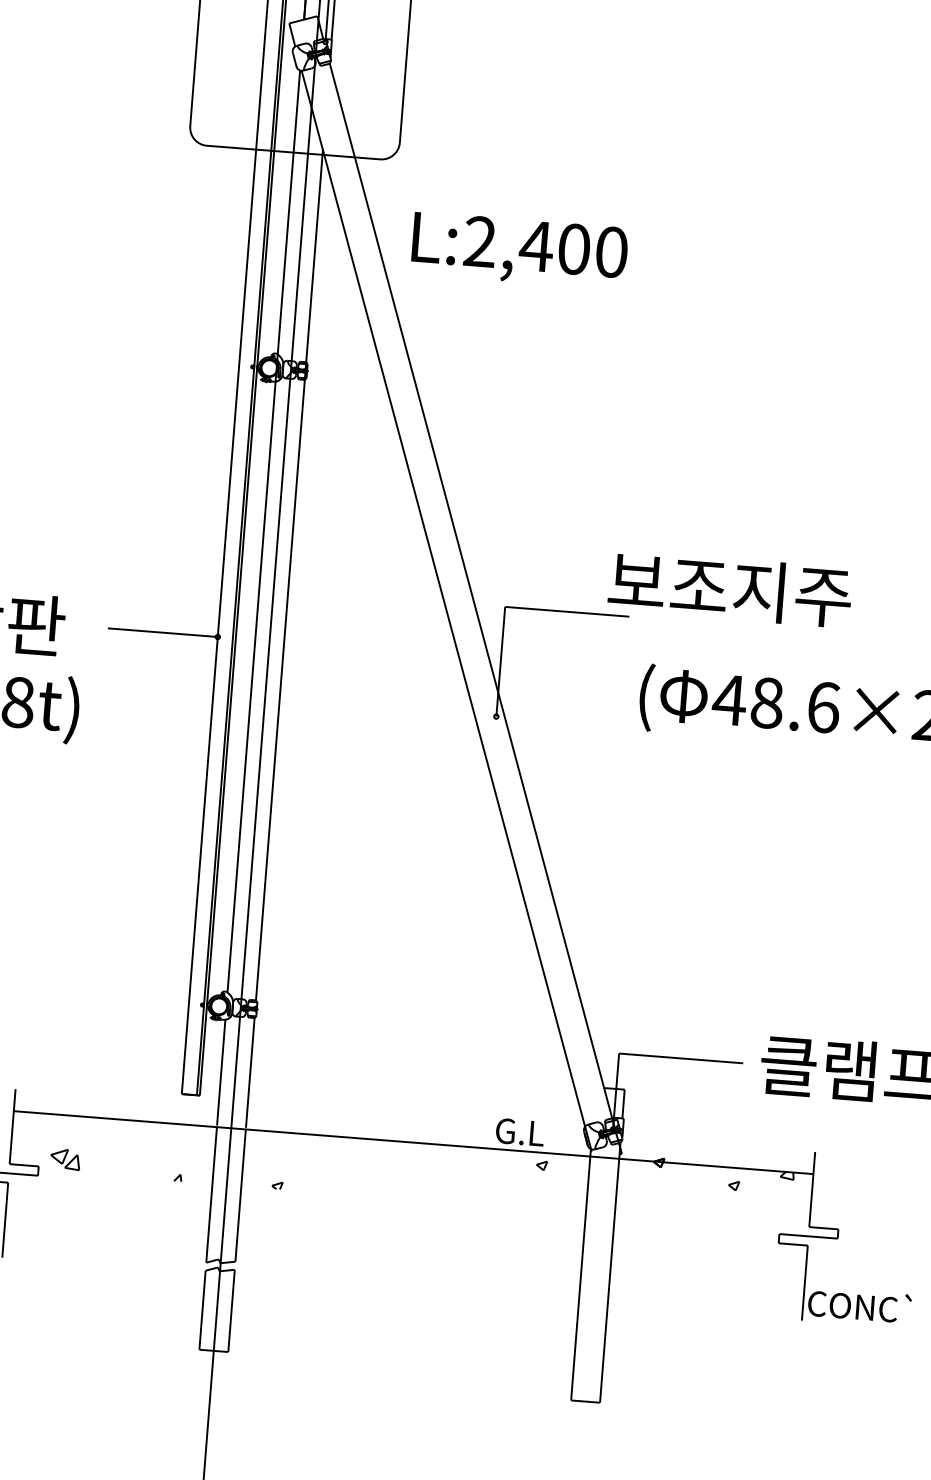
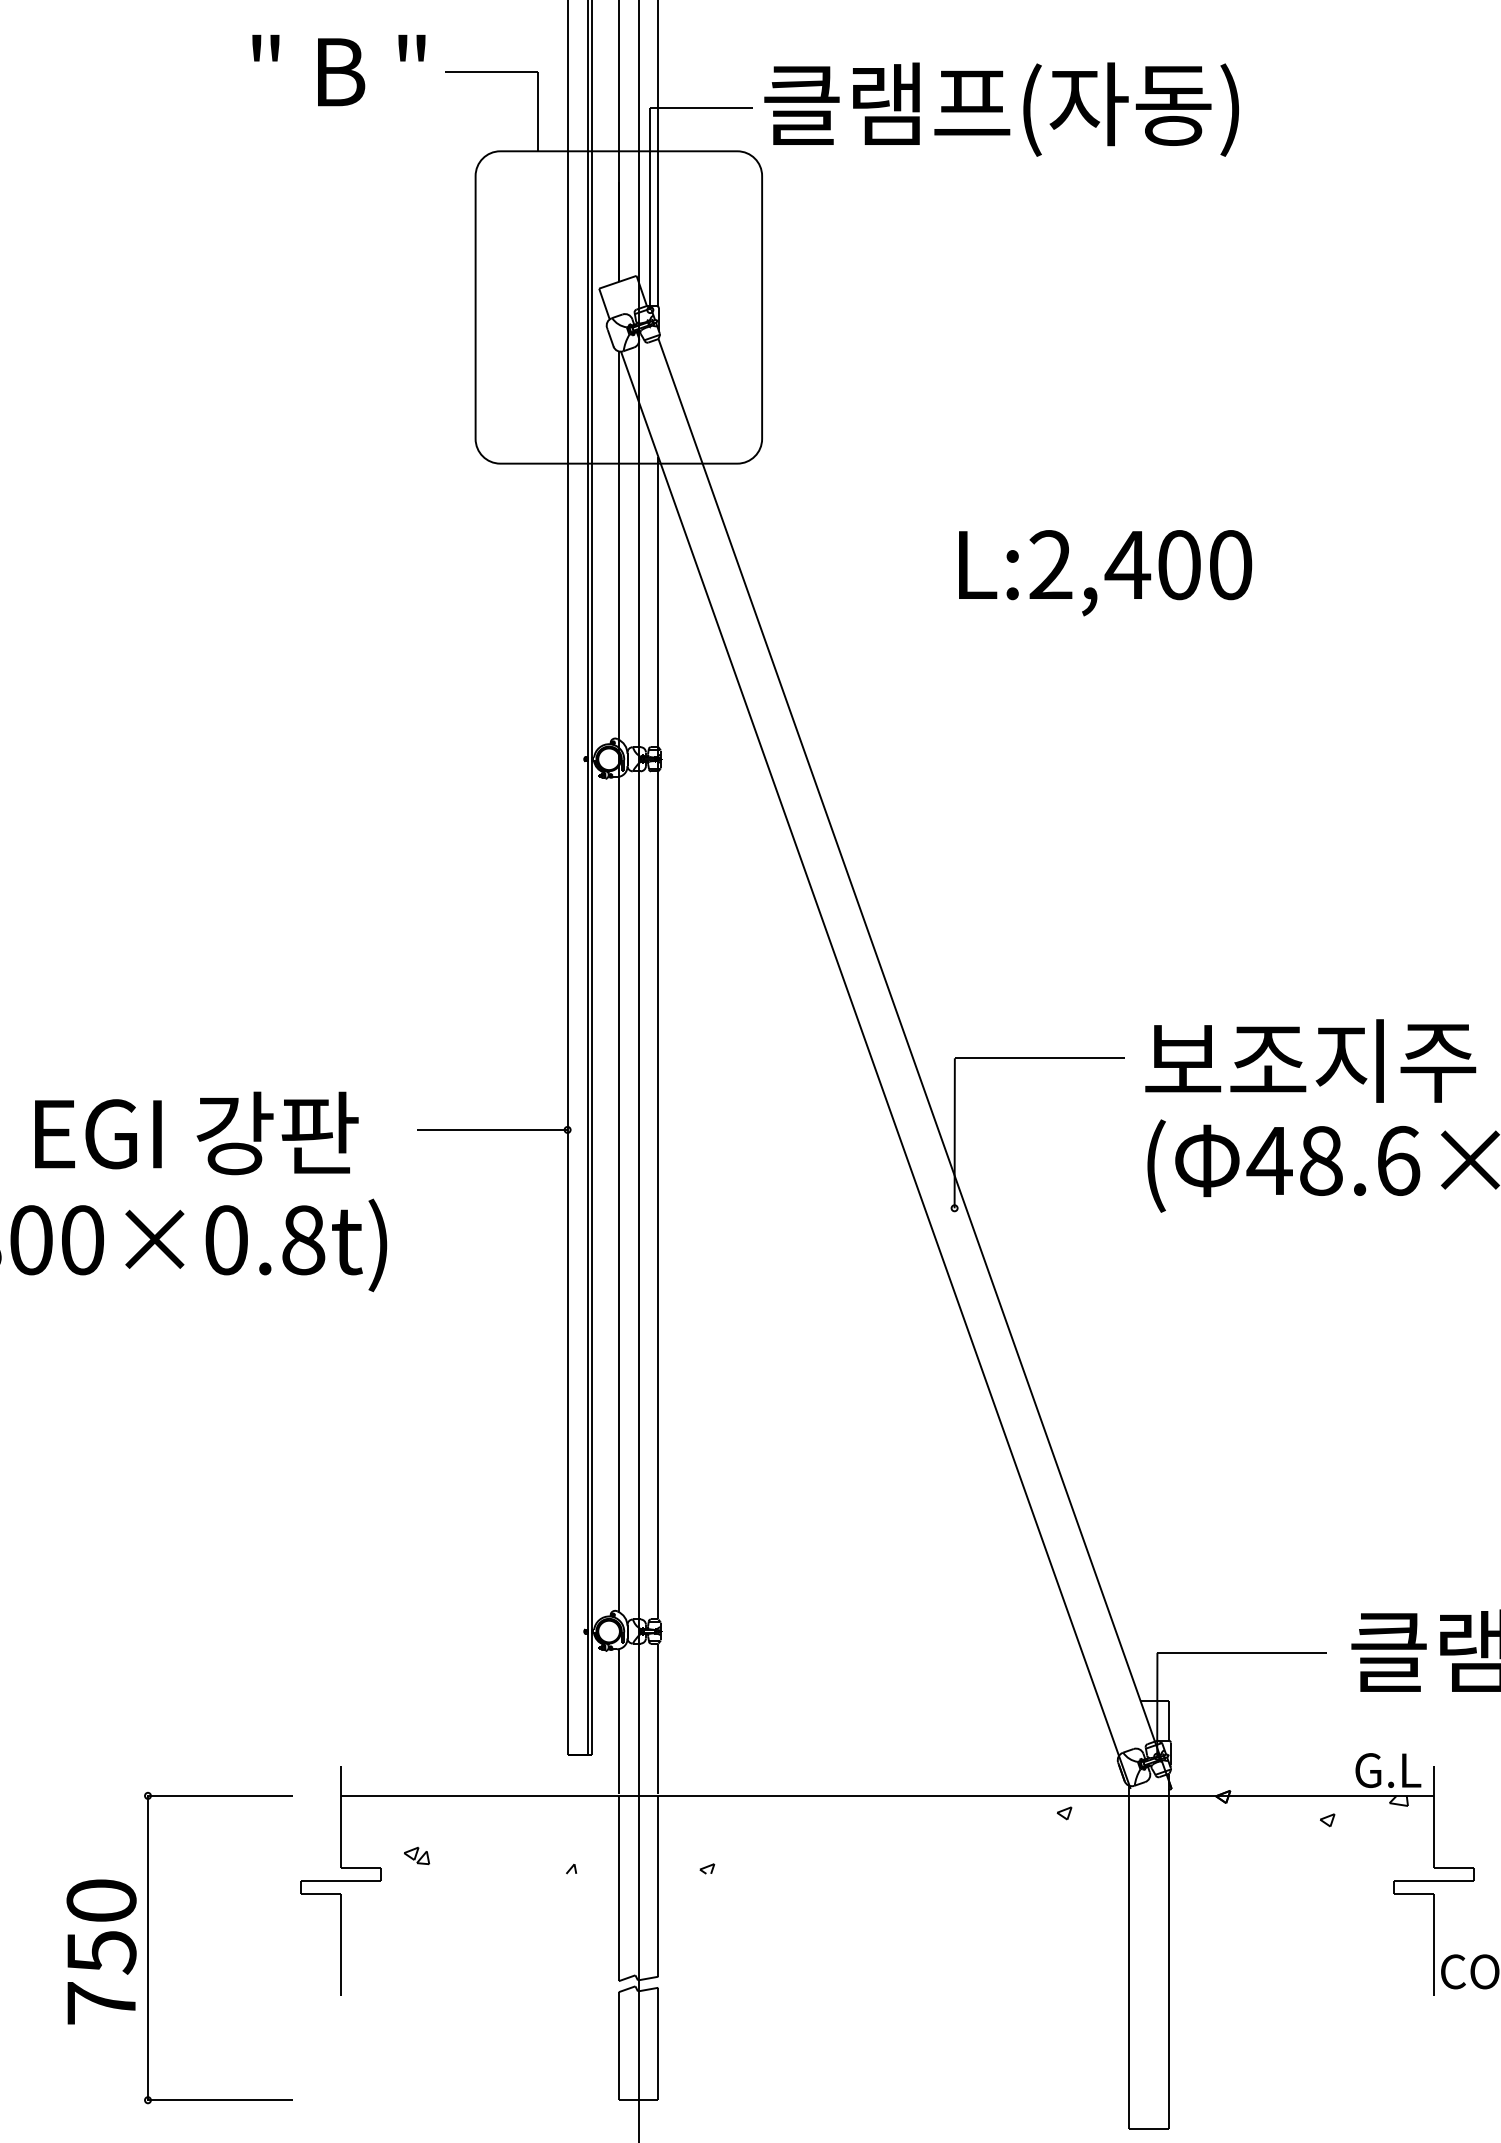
text: (519, 251) -> (1105, 573), moved
text: (730, 588) -> (1310, 1060), moved
text: (520, 1132) -> (1388, 1770), moved
part: (66, 1159) -> (417, 1855), size x0.62

